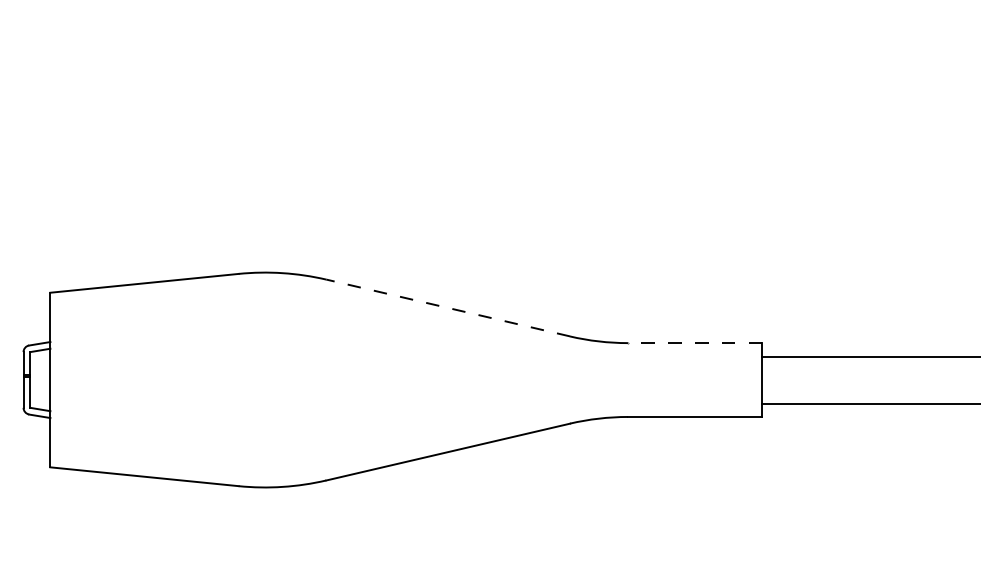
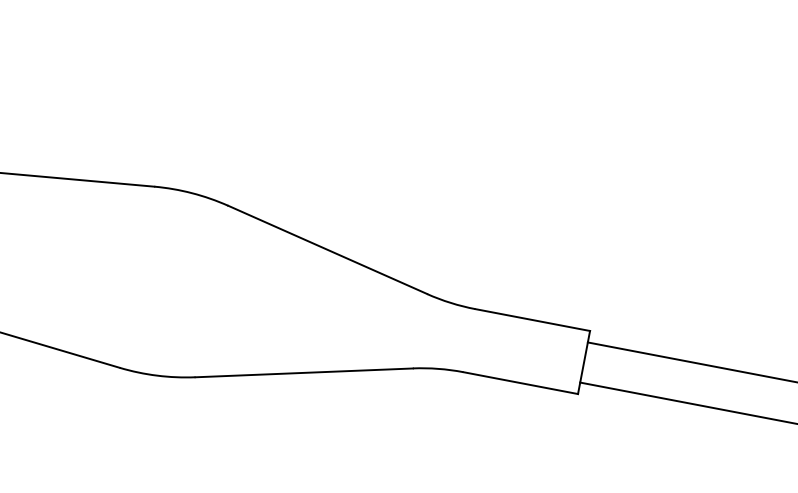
line: (447, 307) -> (327, 249), dashed -> solid
line: (694, 343) -> (532, 320), dashed -> solid

